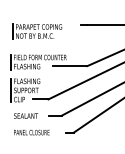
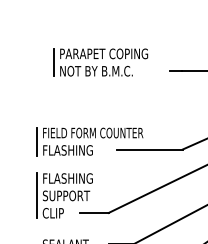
part: (37, 31) -> (101, 62), moved

